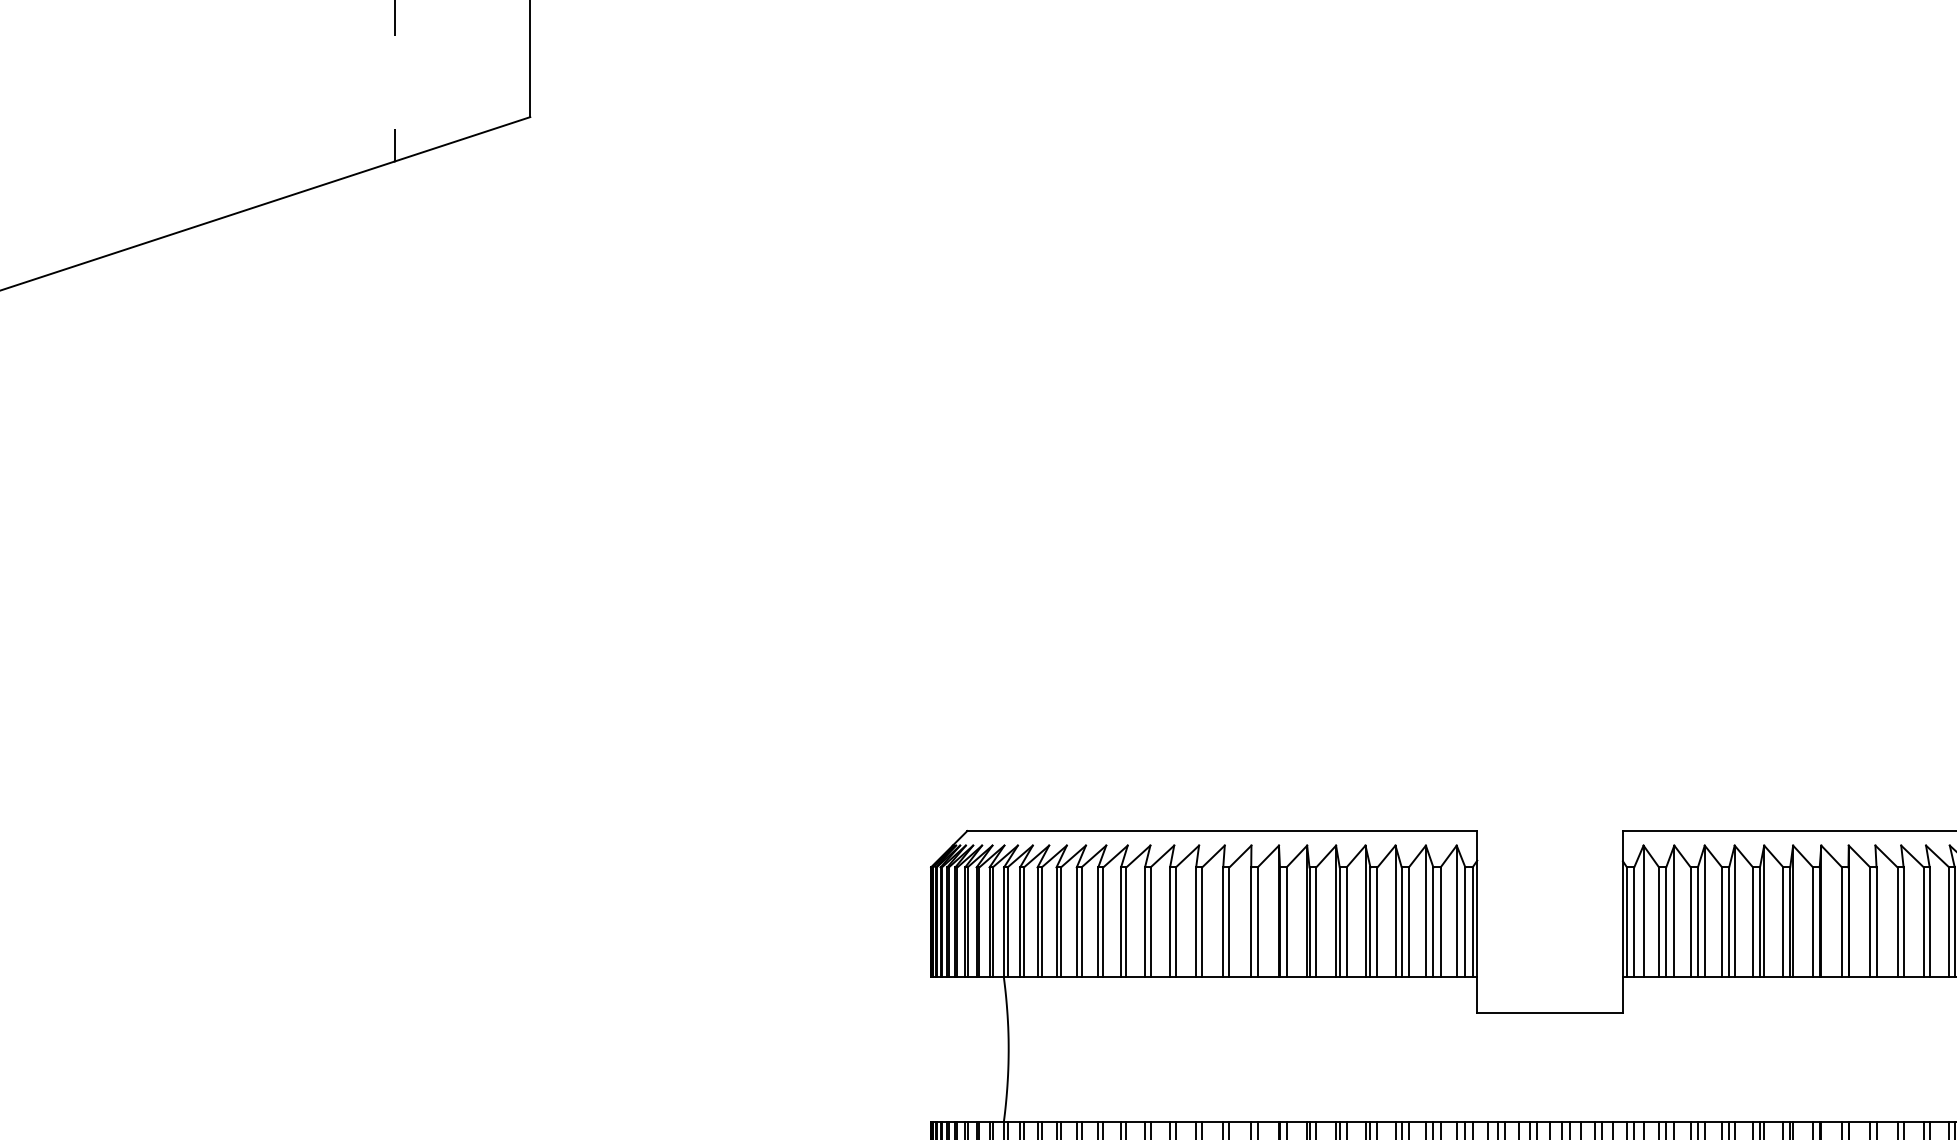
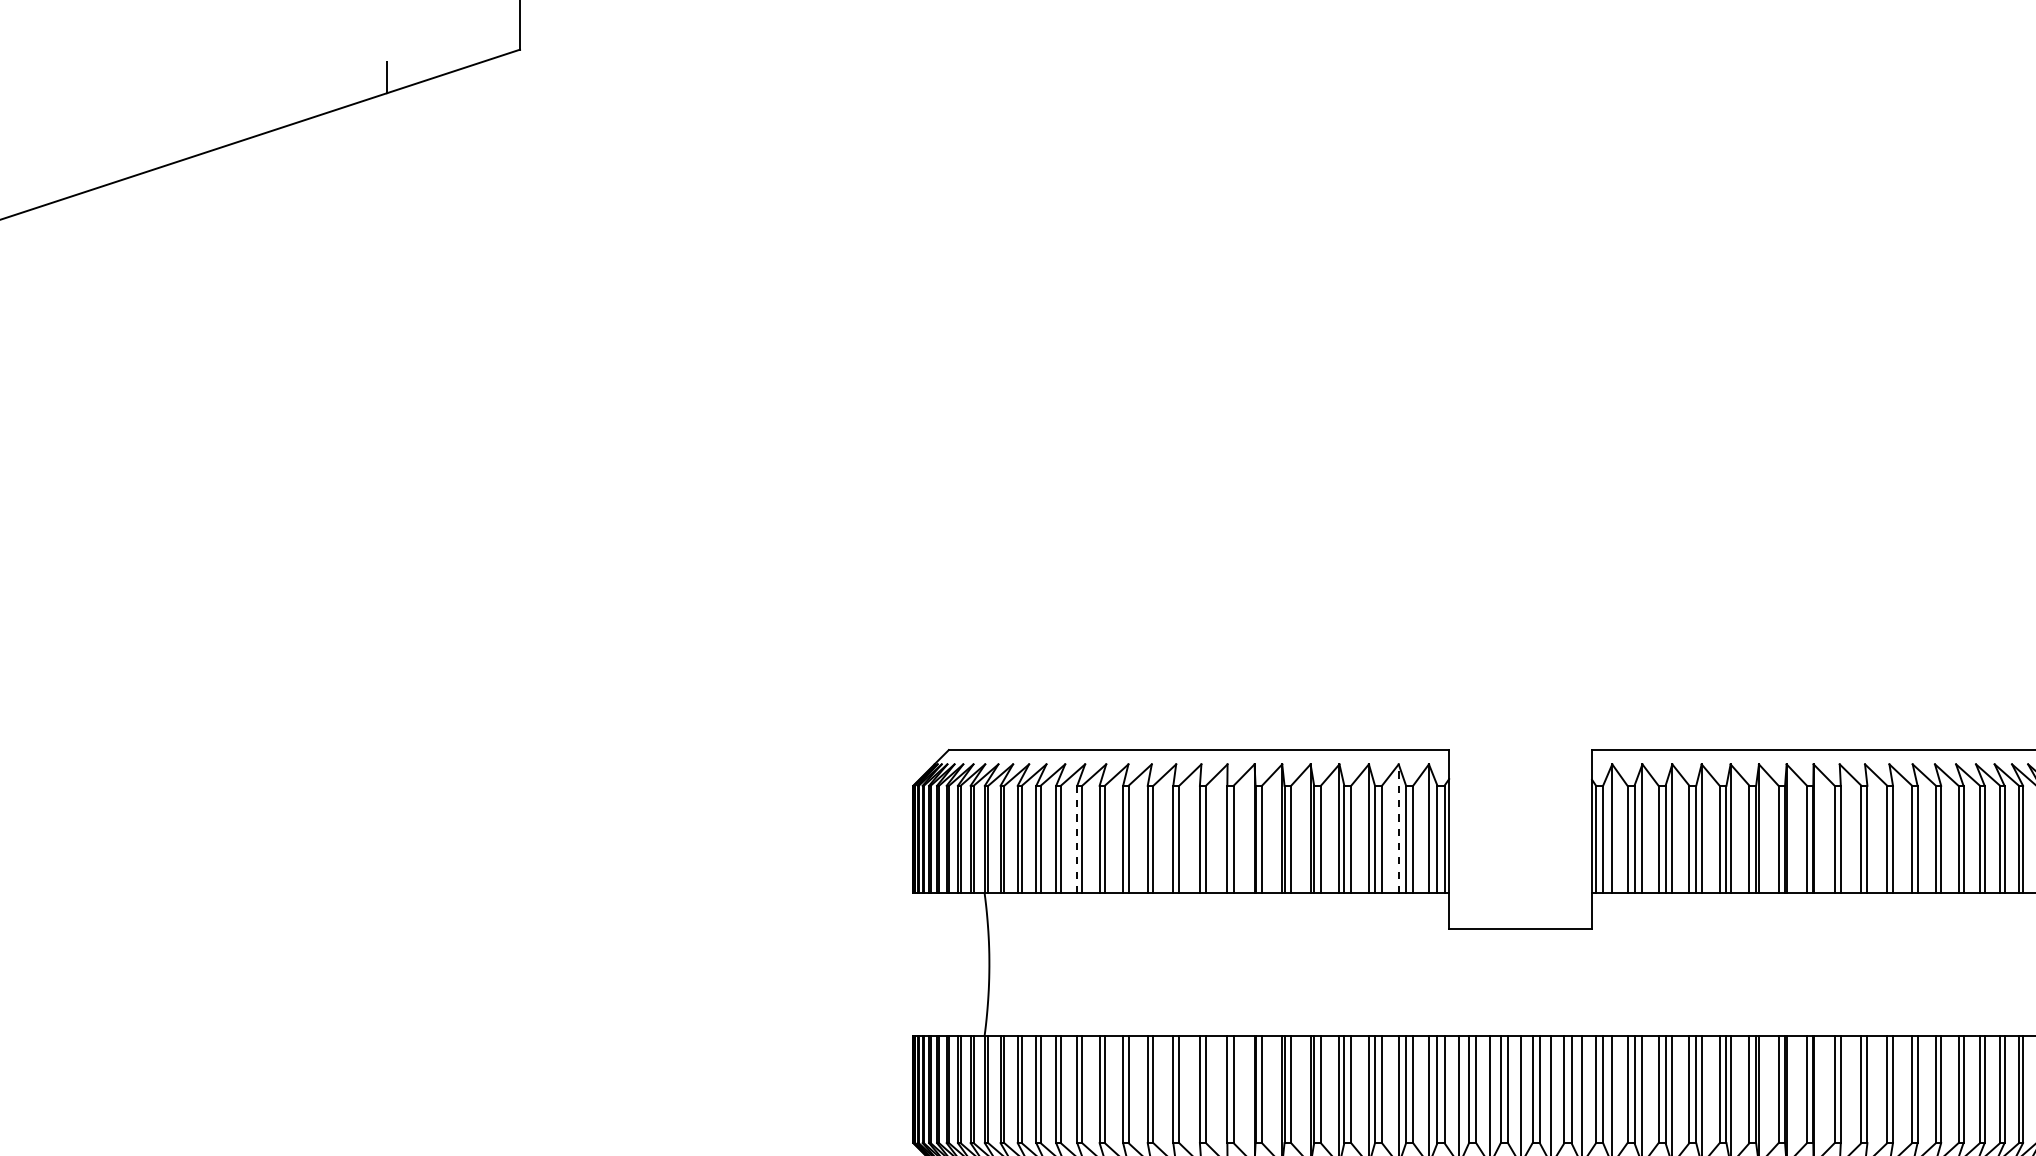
line: (1425, 910) -> (1398, 828), solid -> dashed
line: (1098, 922) -> (1077, 839), solid -> dashed

